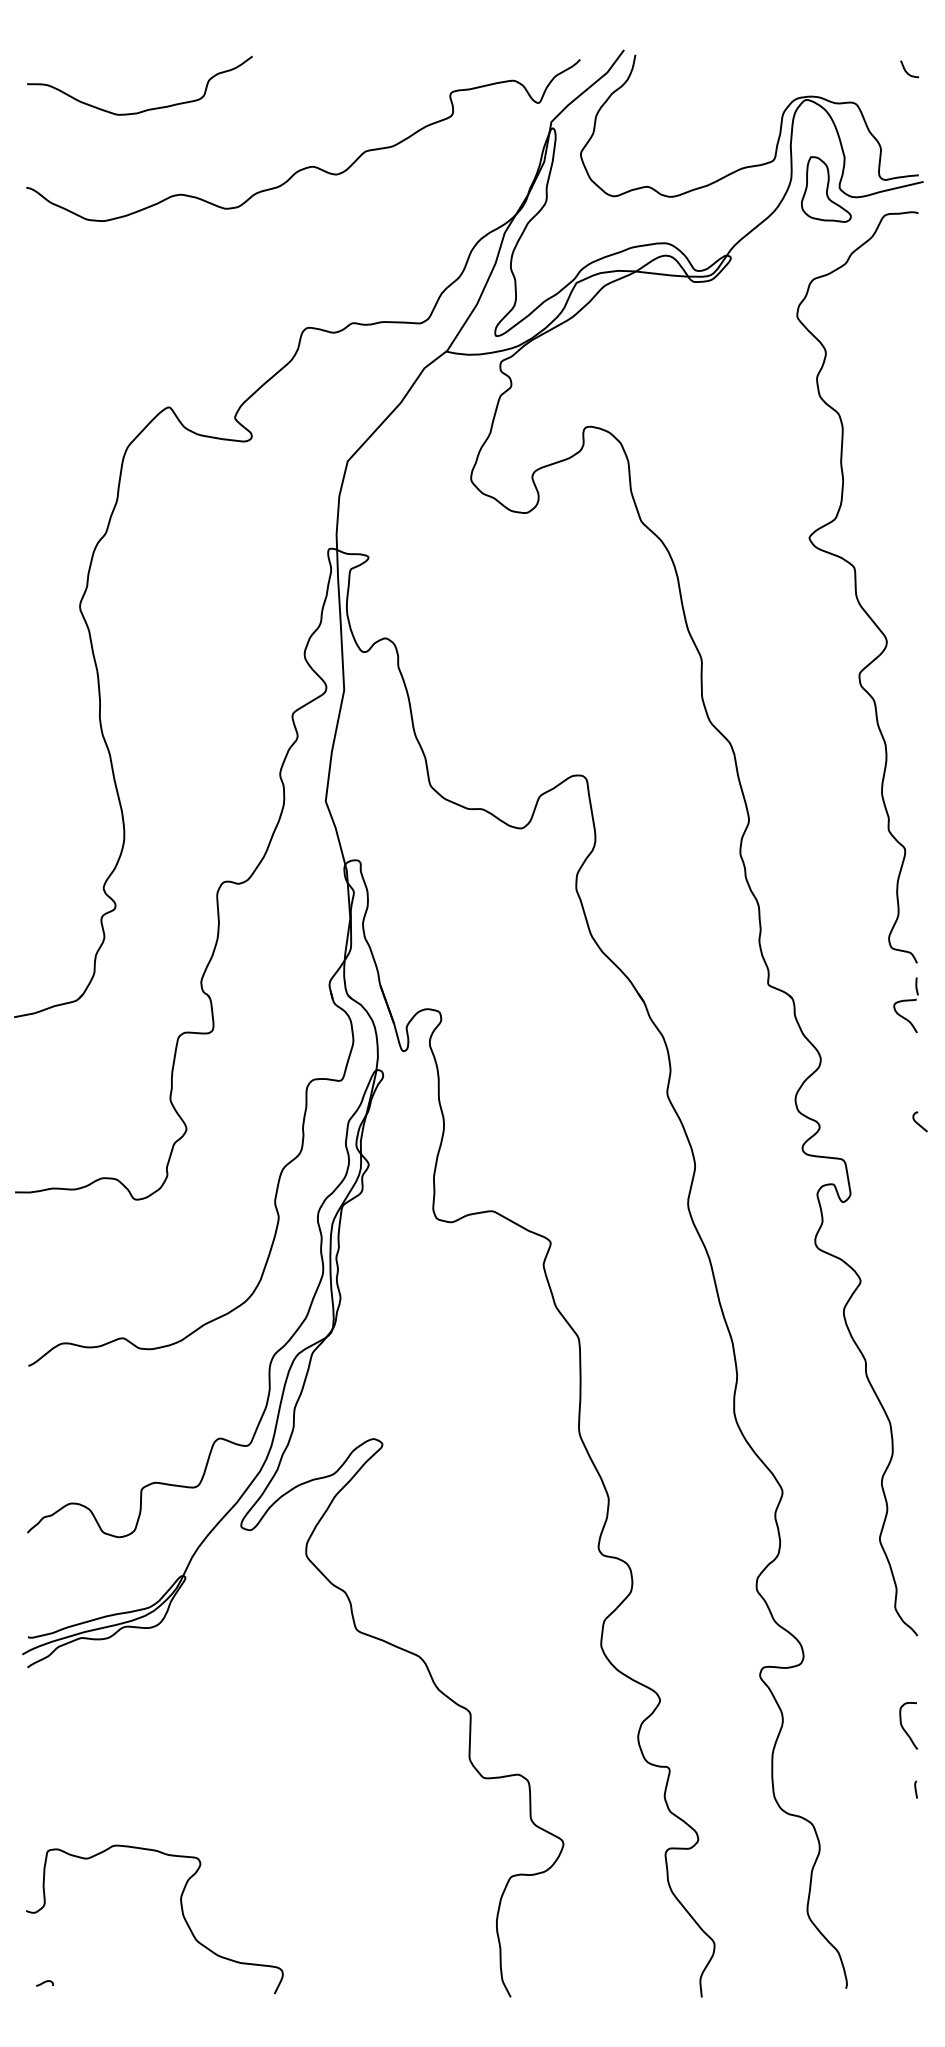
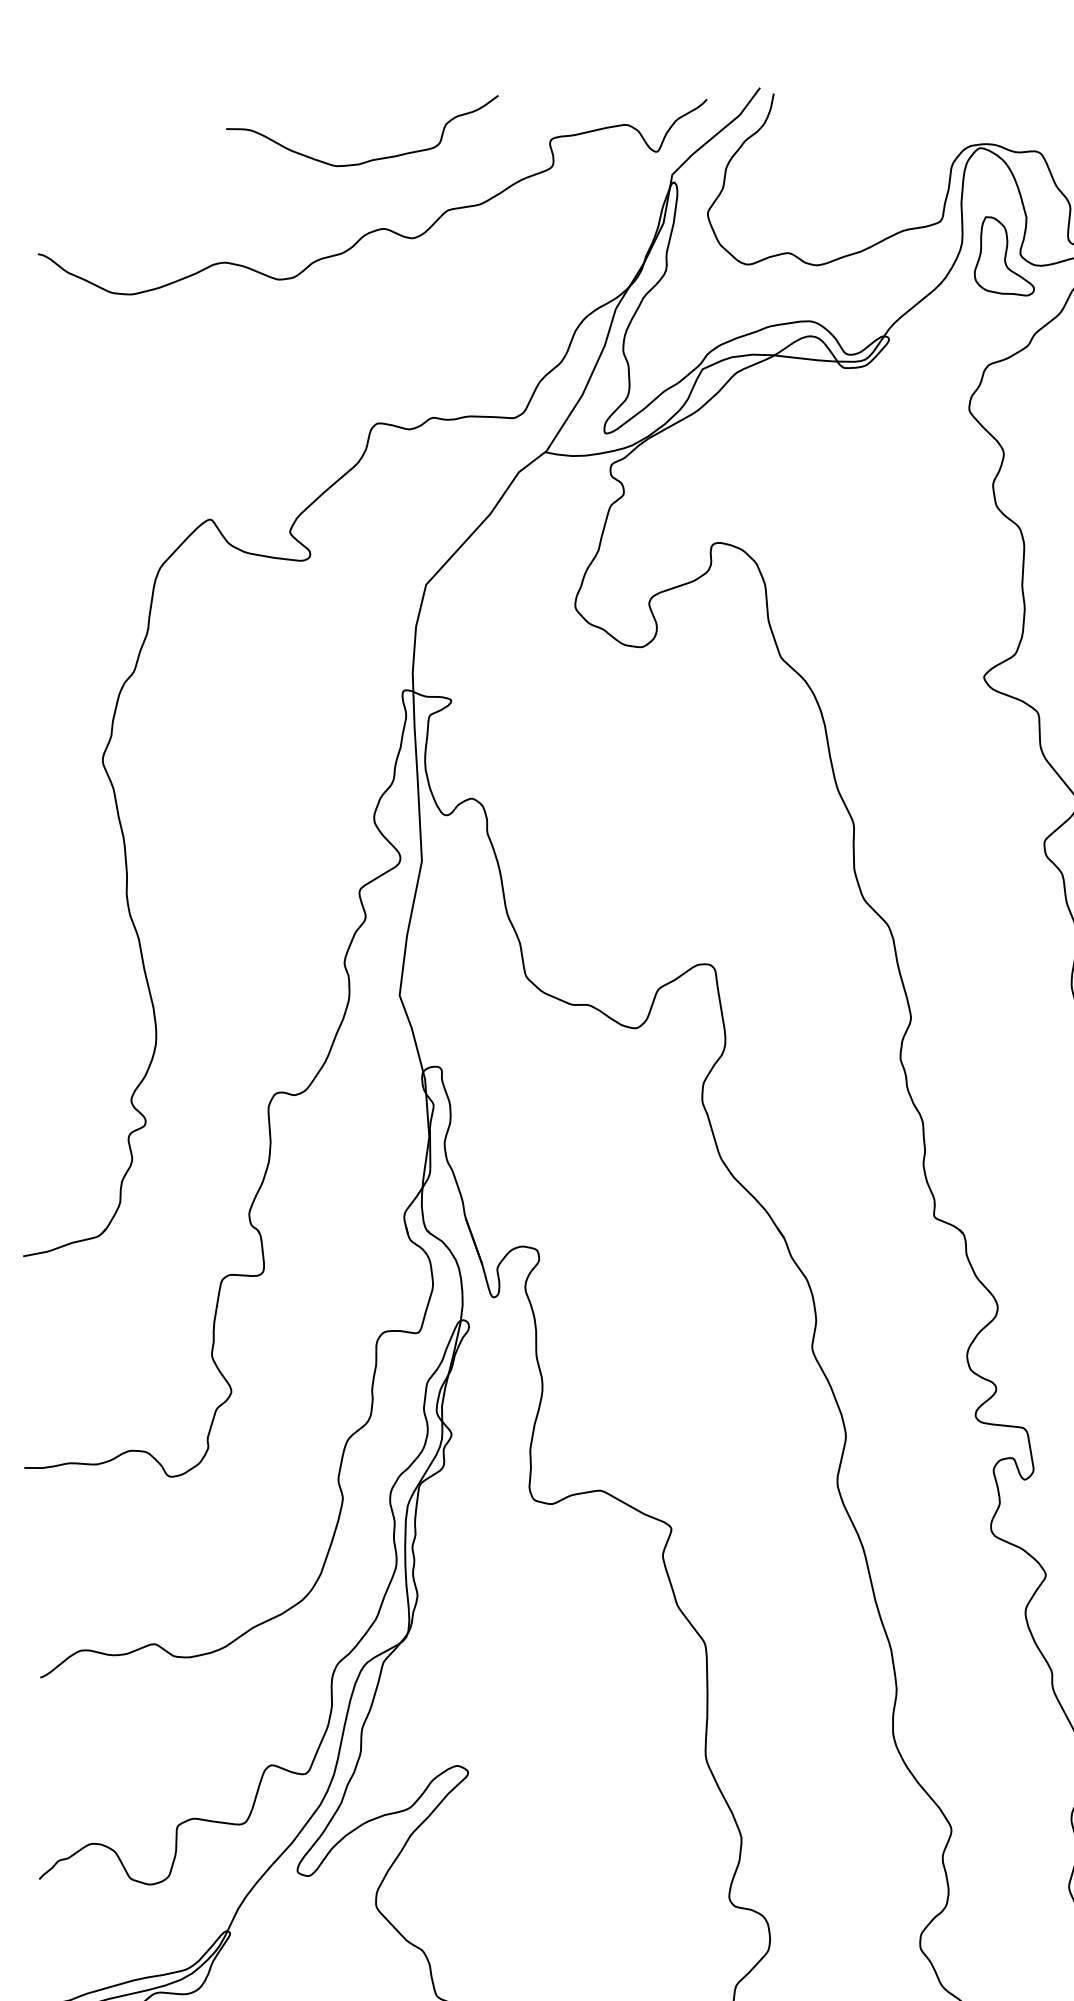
curve: (145, 109) -> (369, 159), moved

